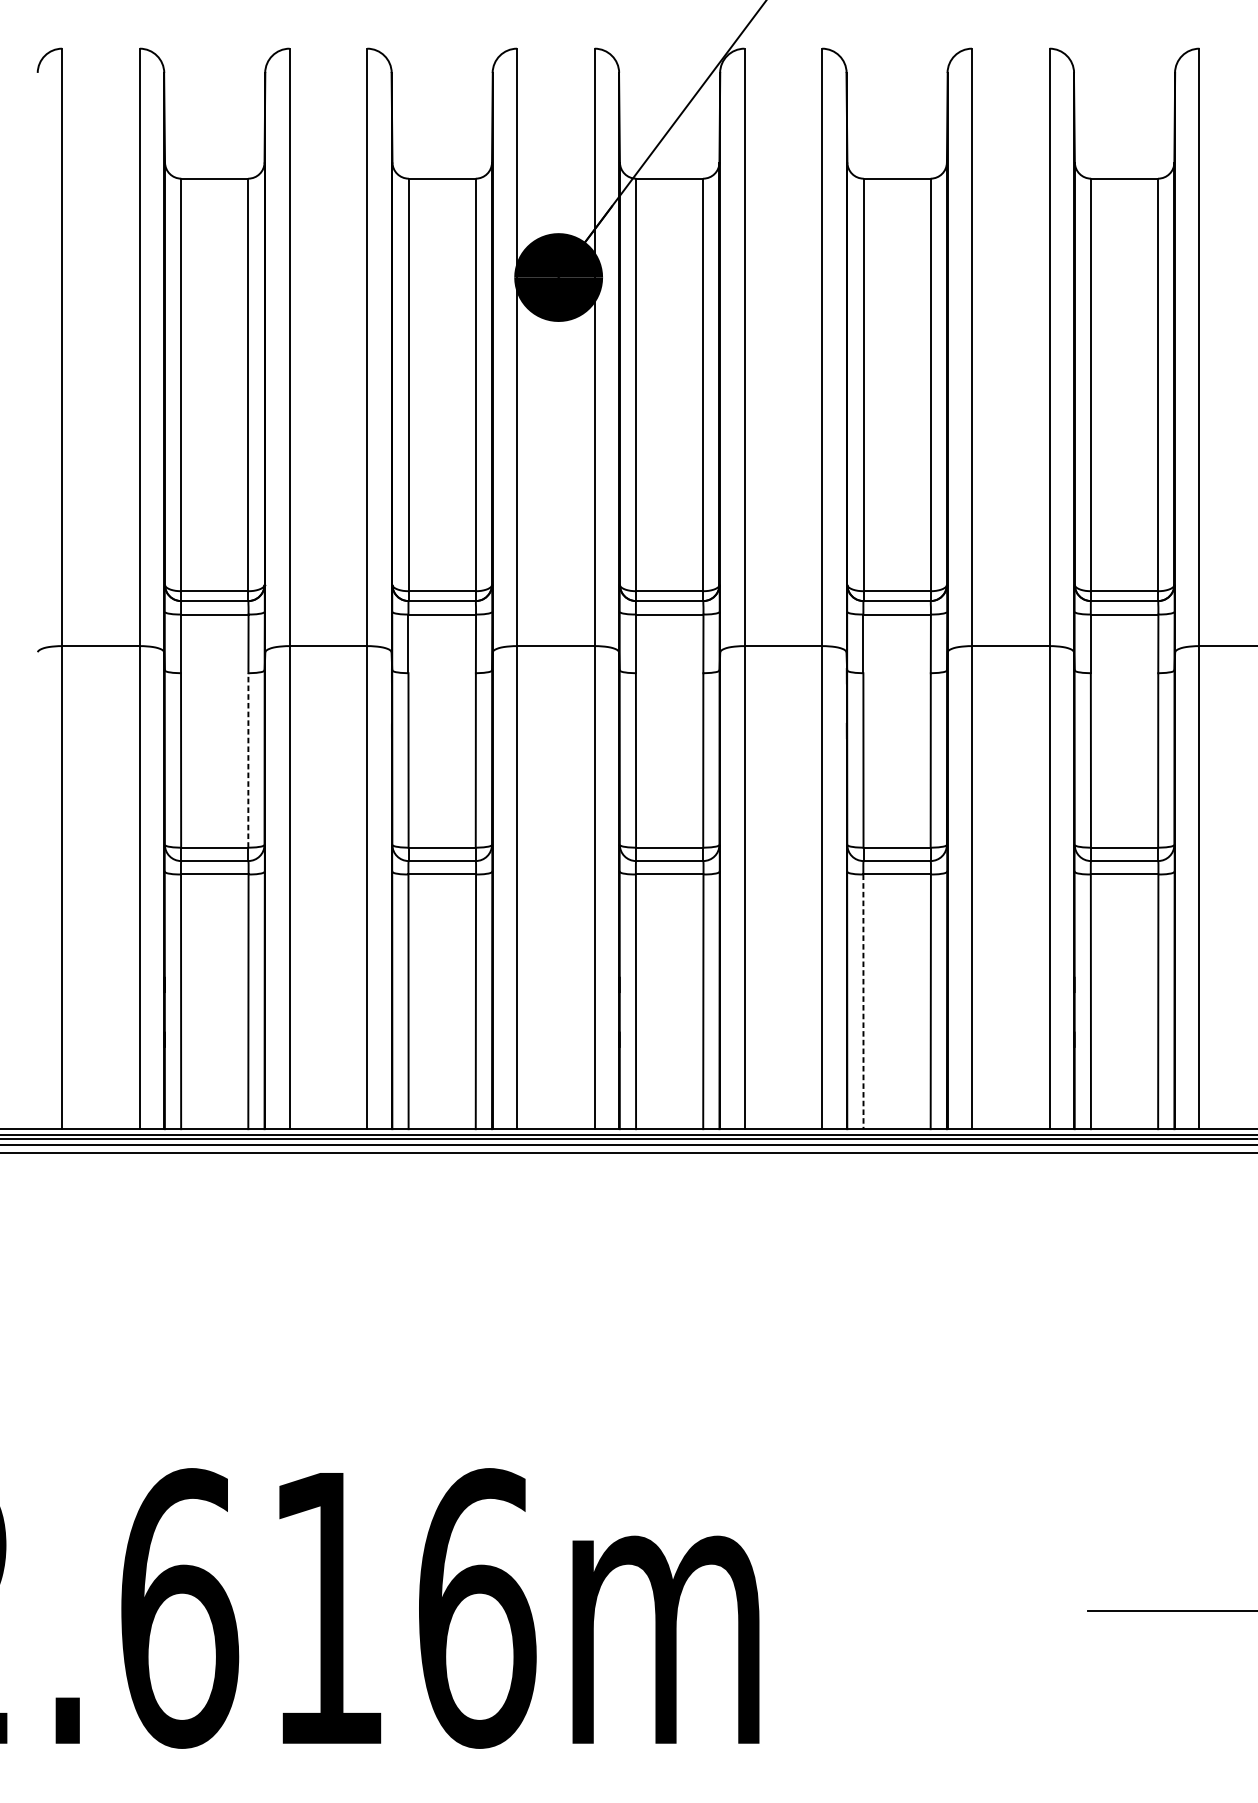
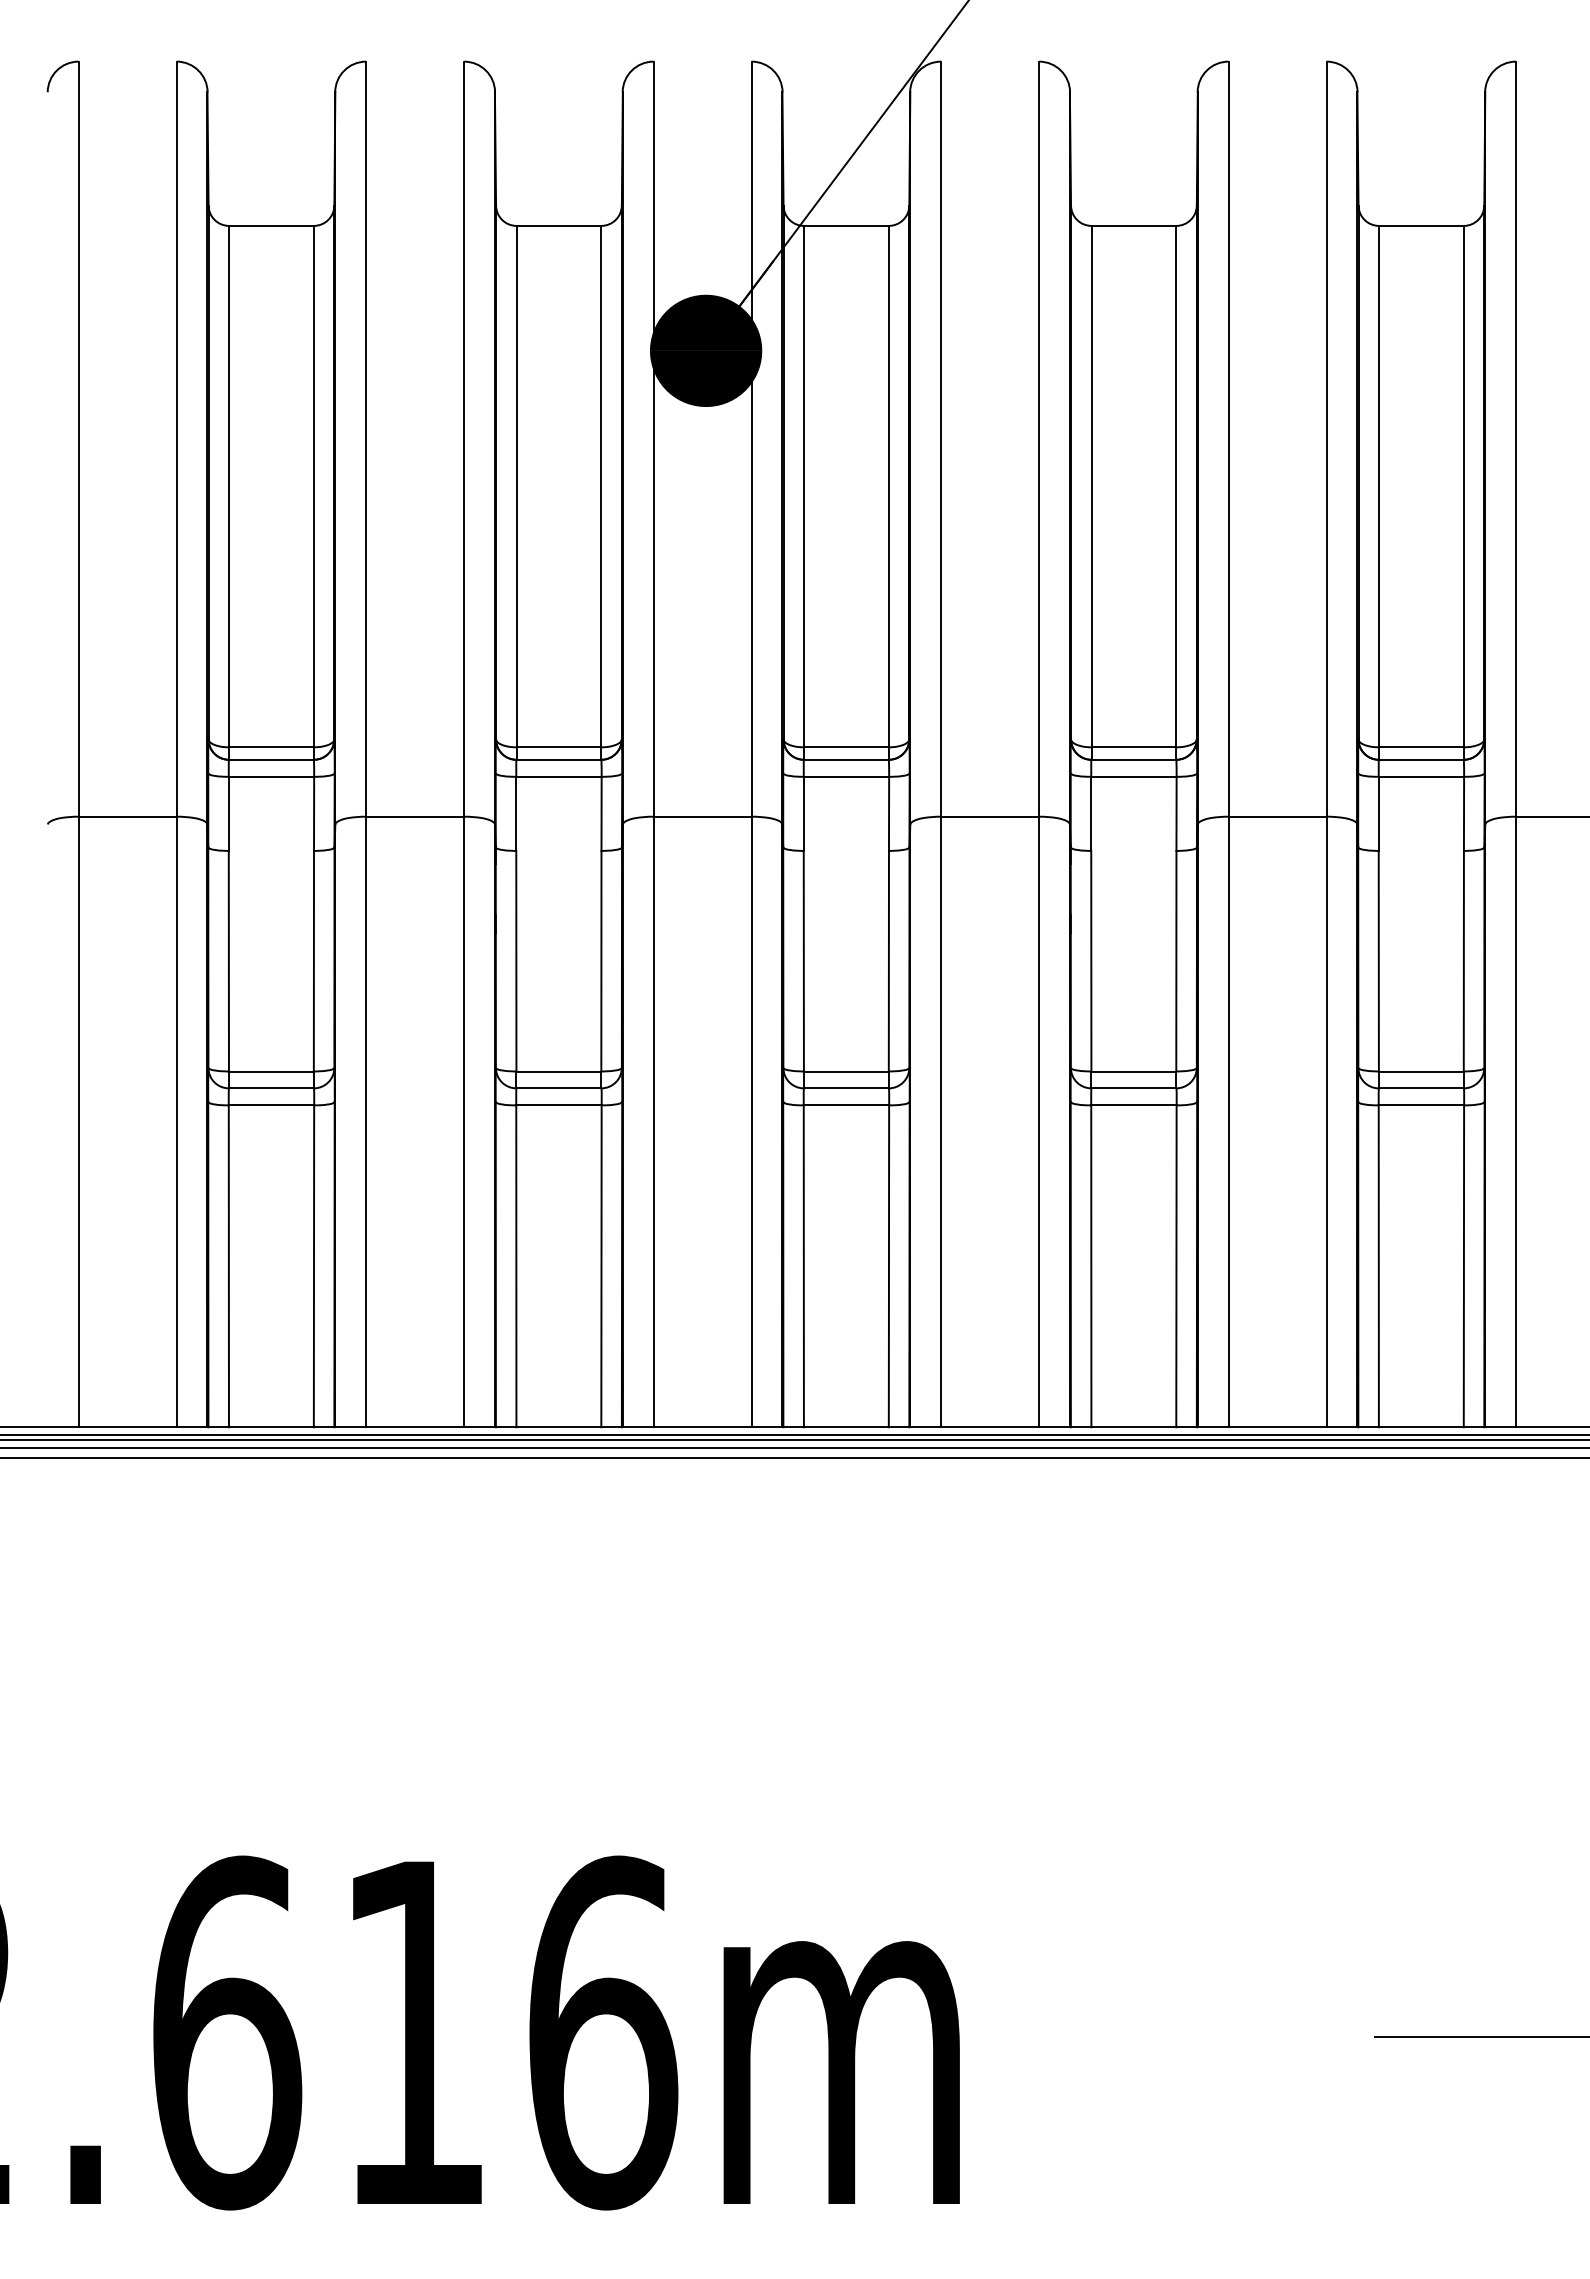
line: (248, 759) -> (313, 960), dashed -> solid
line: (863, 1001) -> (1091, 1266), dashed -> solid

